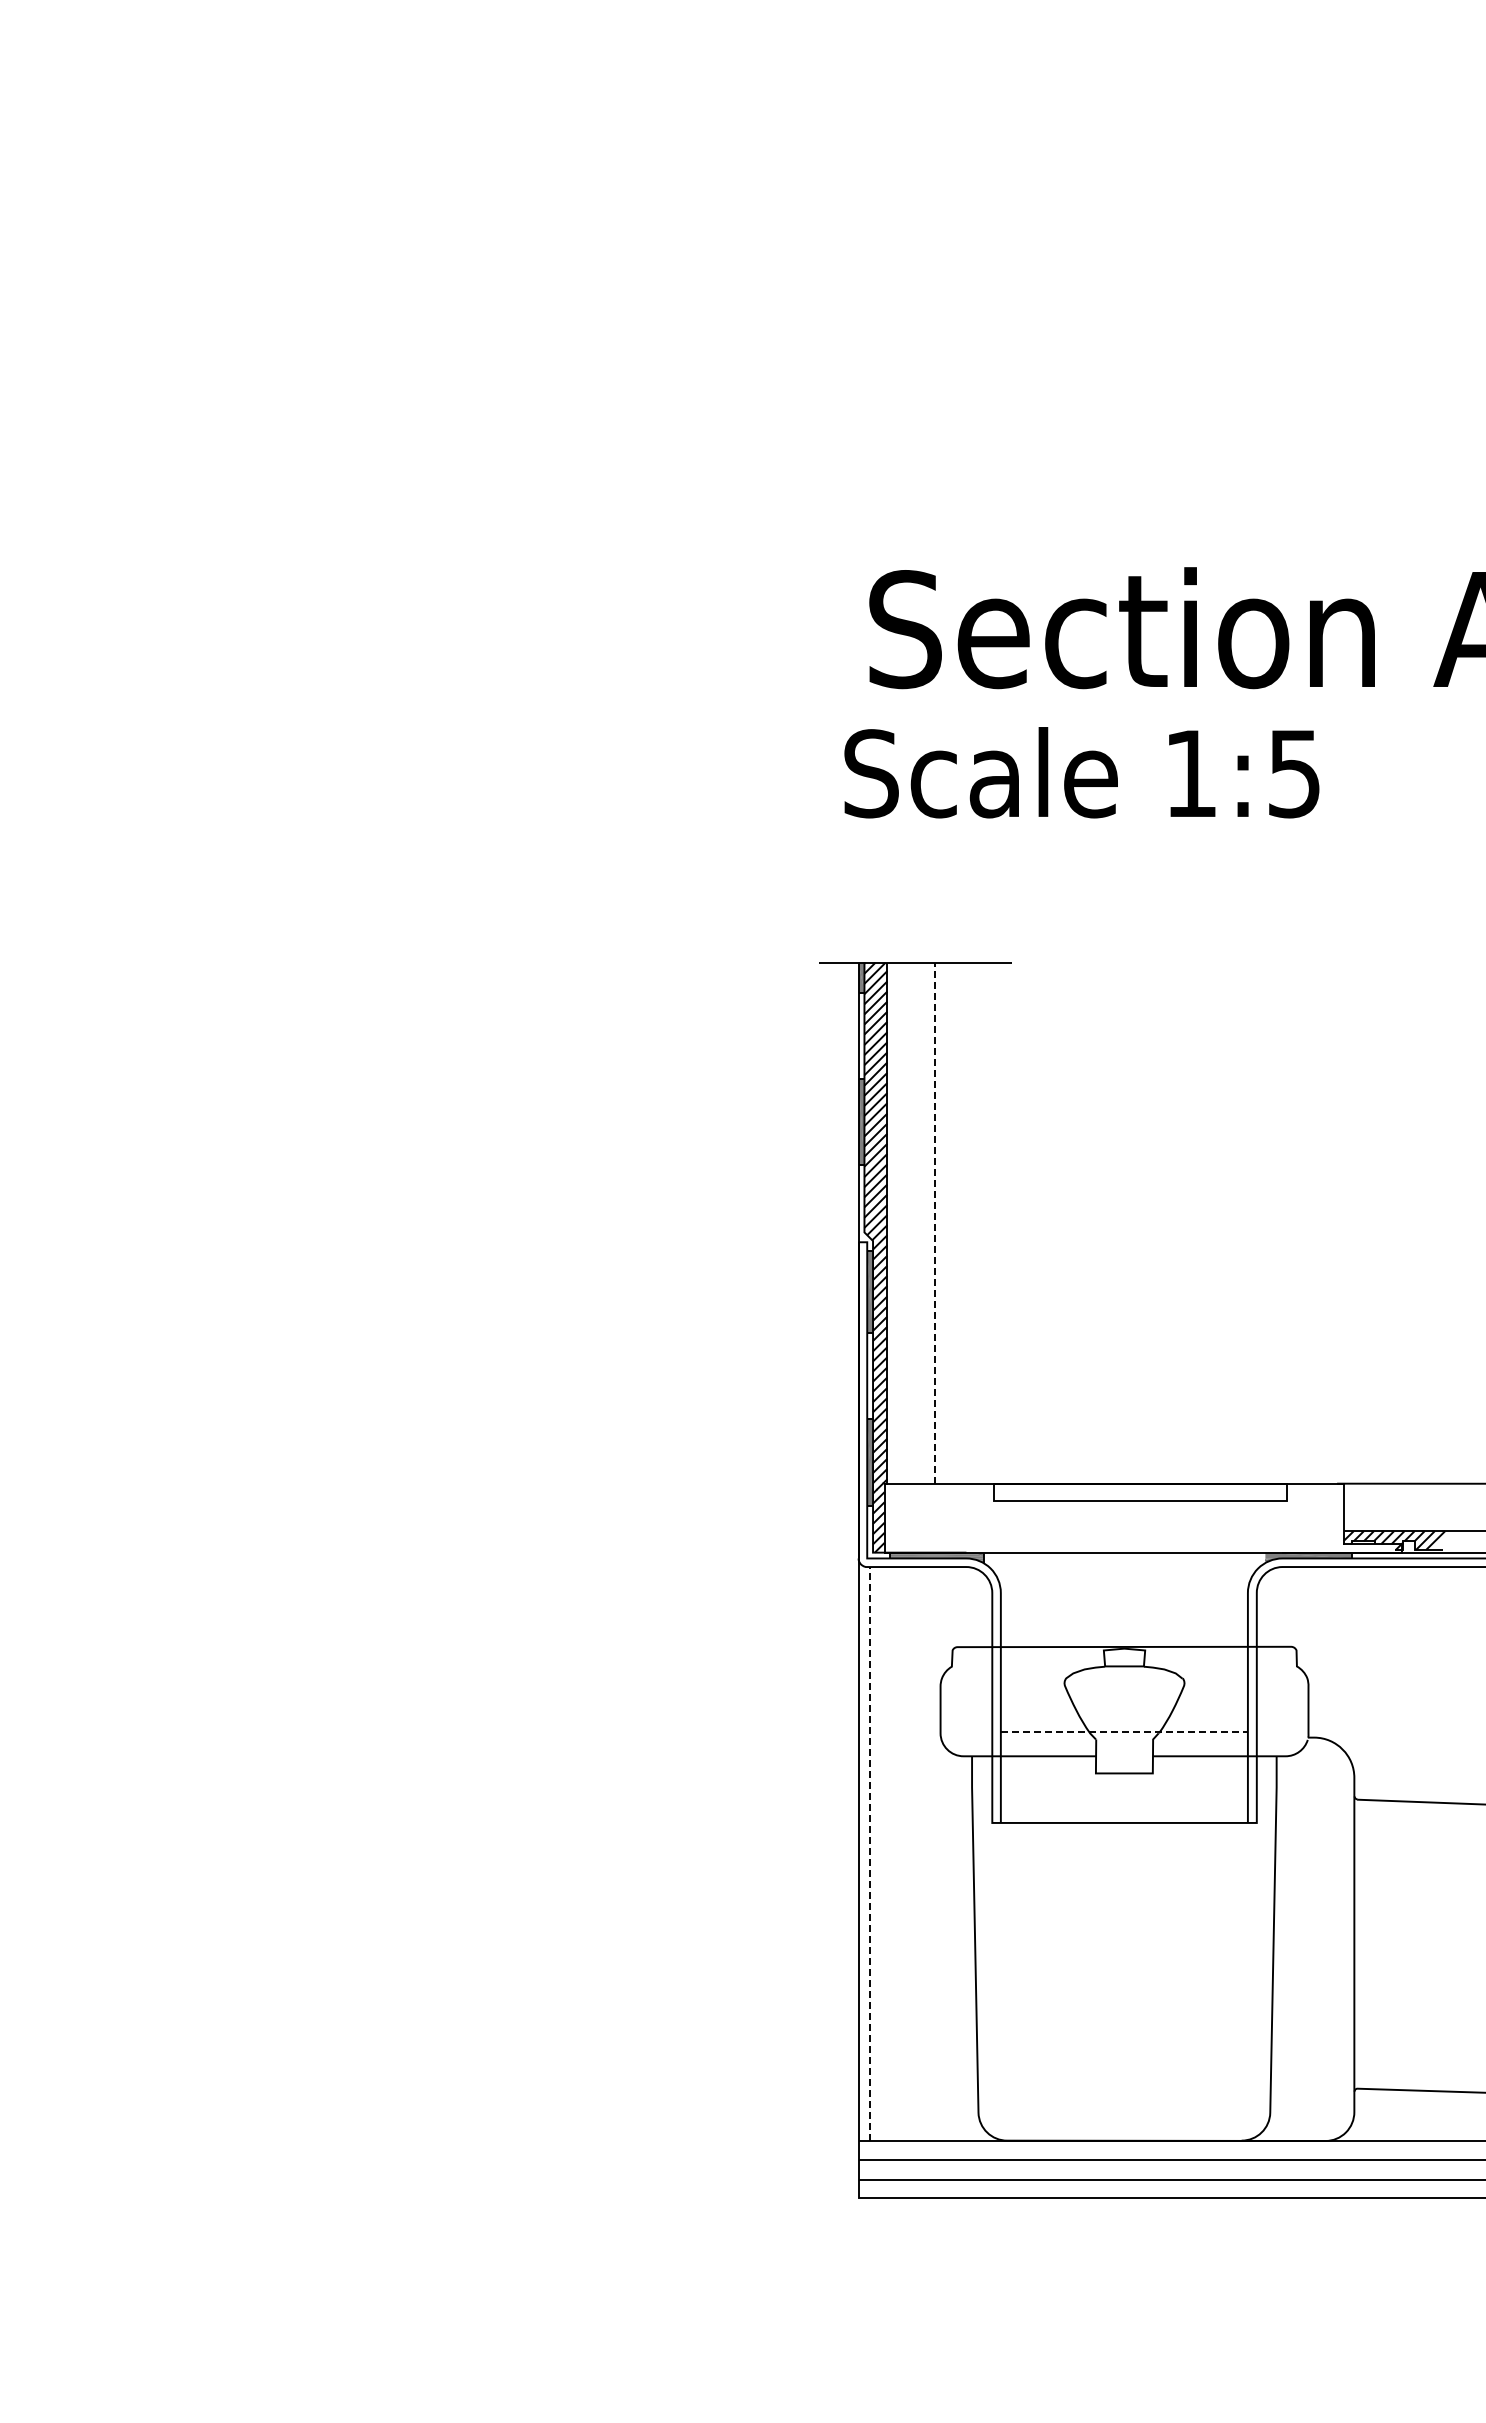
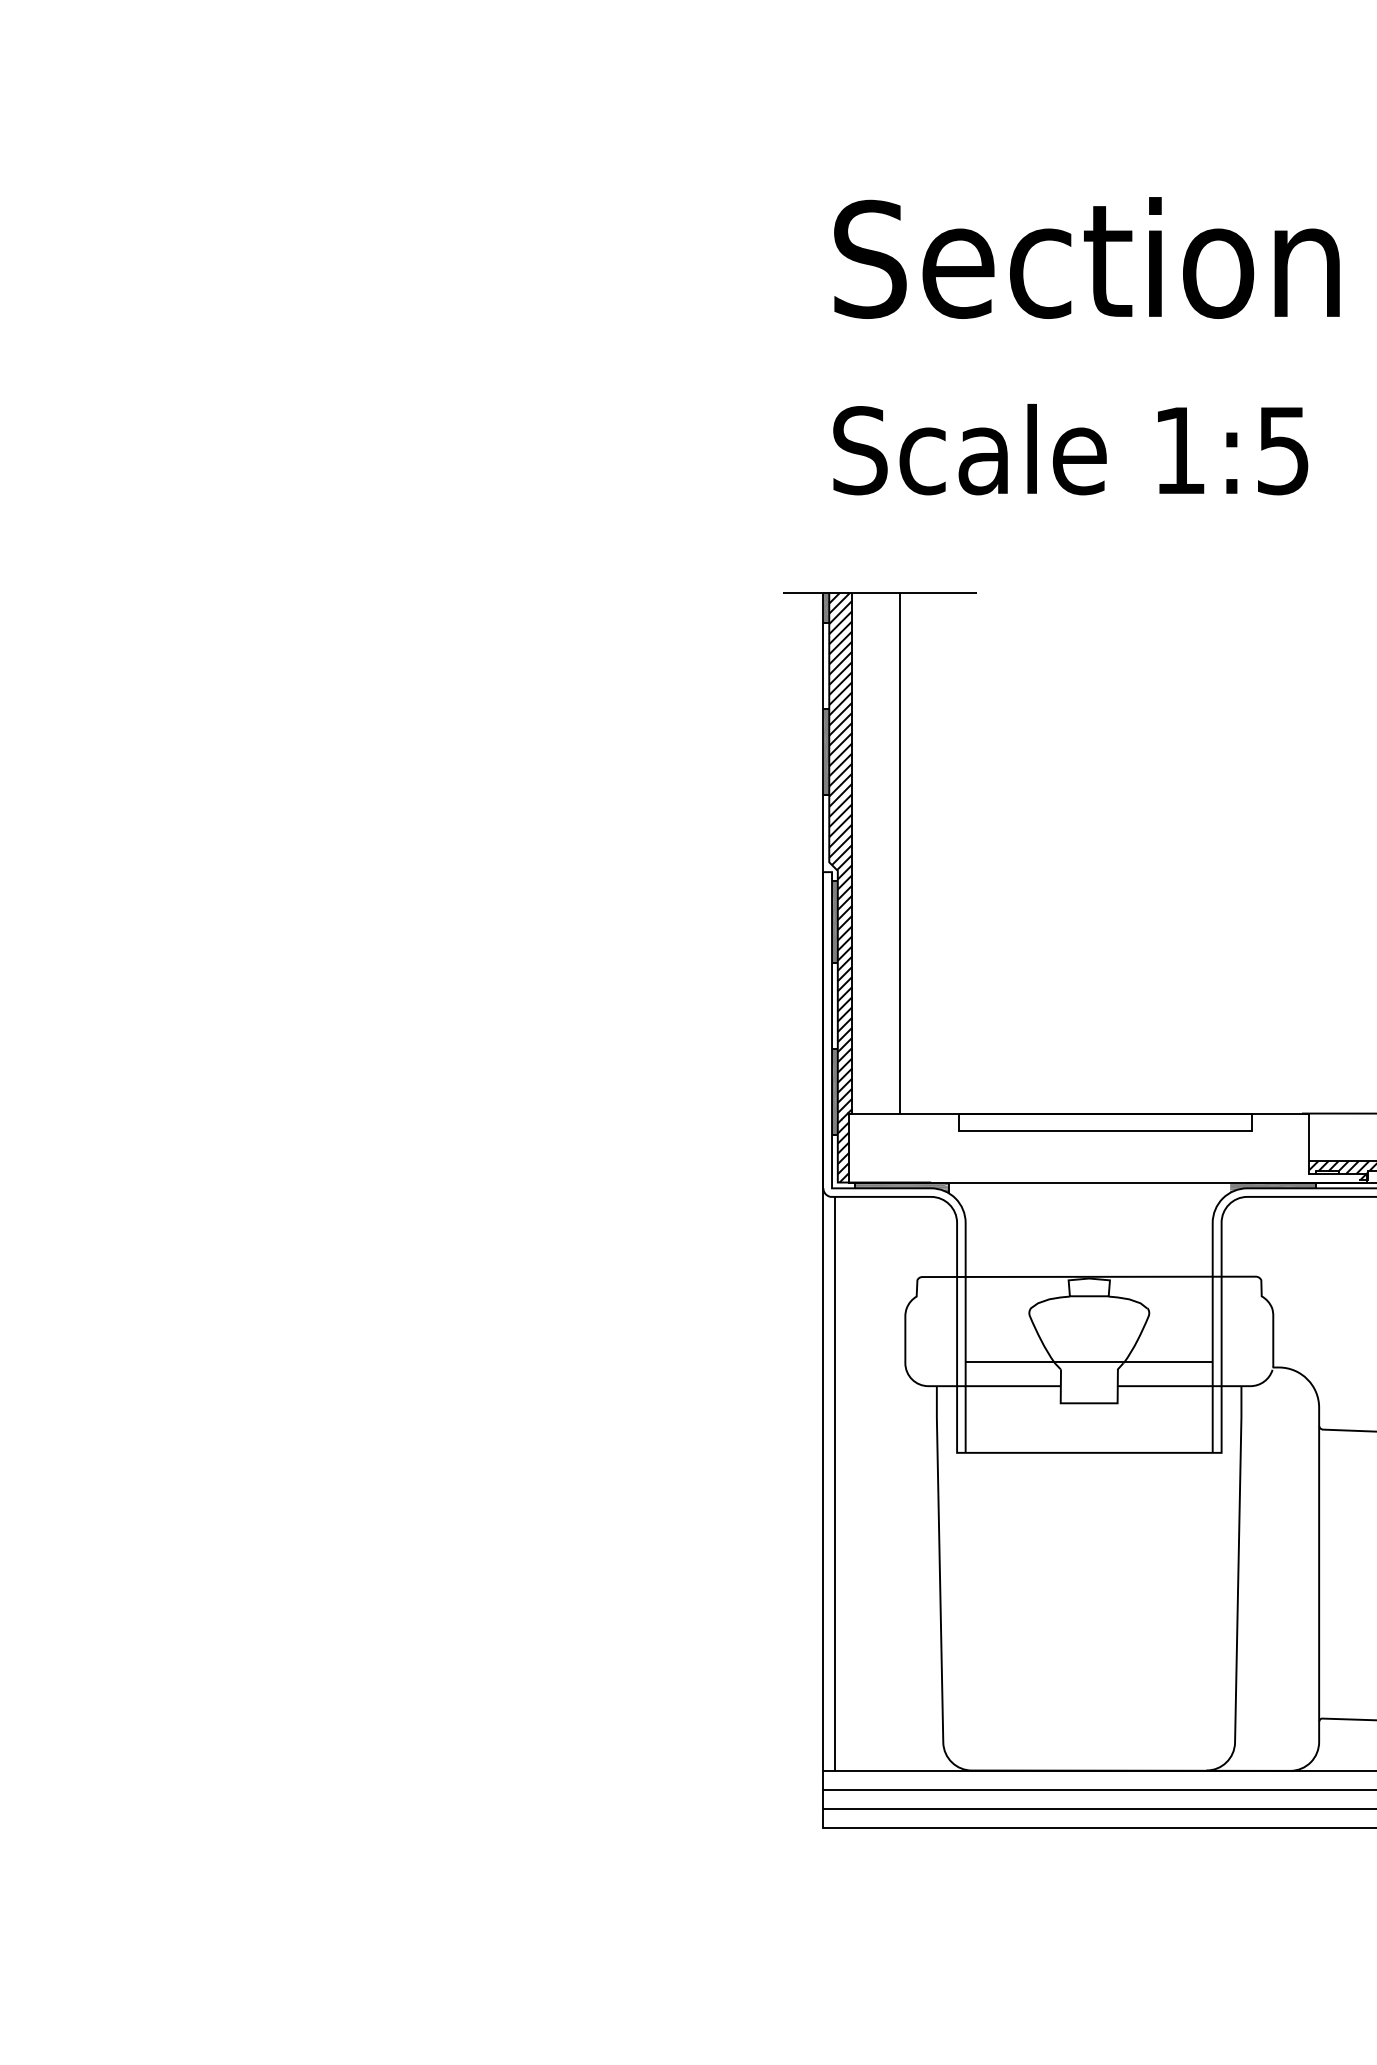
text: (1081, 772) -> (1070, 449), moved
line: (934, 1223) -> (899, 853), dashed -> solid
line: (1124, 1731) -> (1089, 1361), dashed -> solid
line: (869, 1854) -> (834, 1484), dashed -> solid

